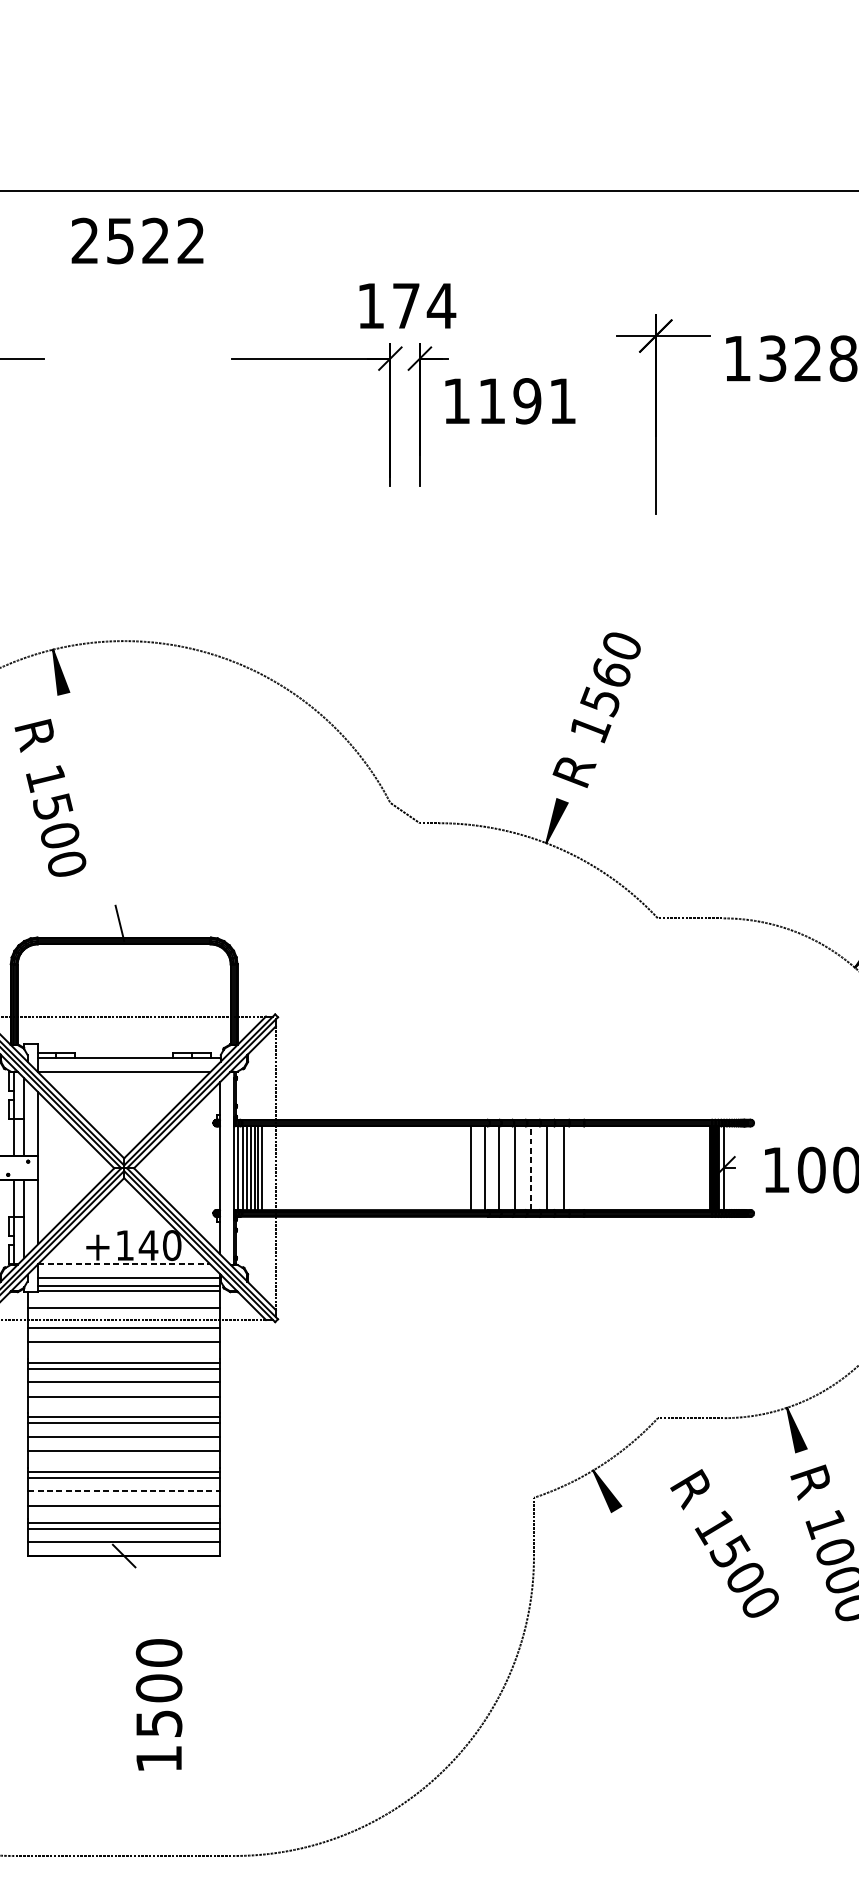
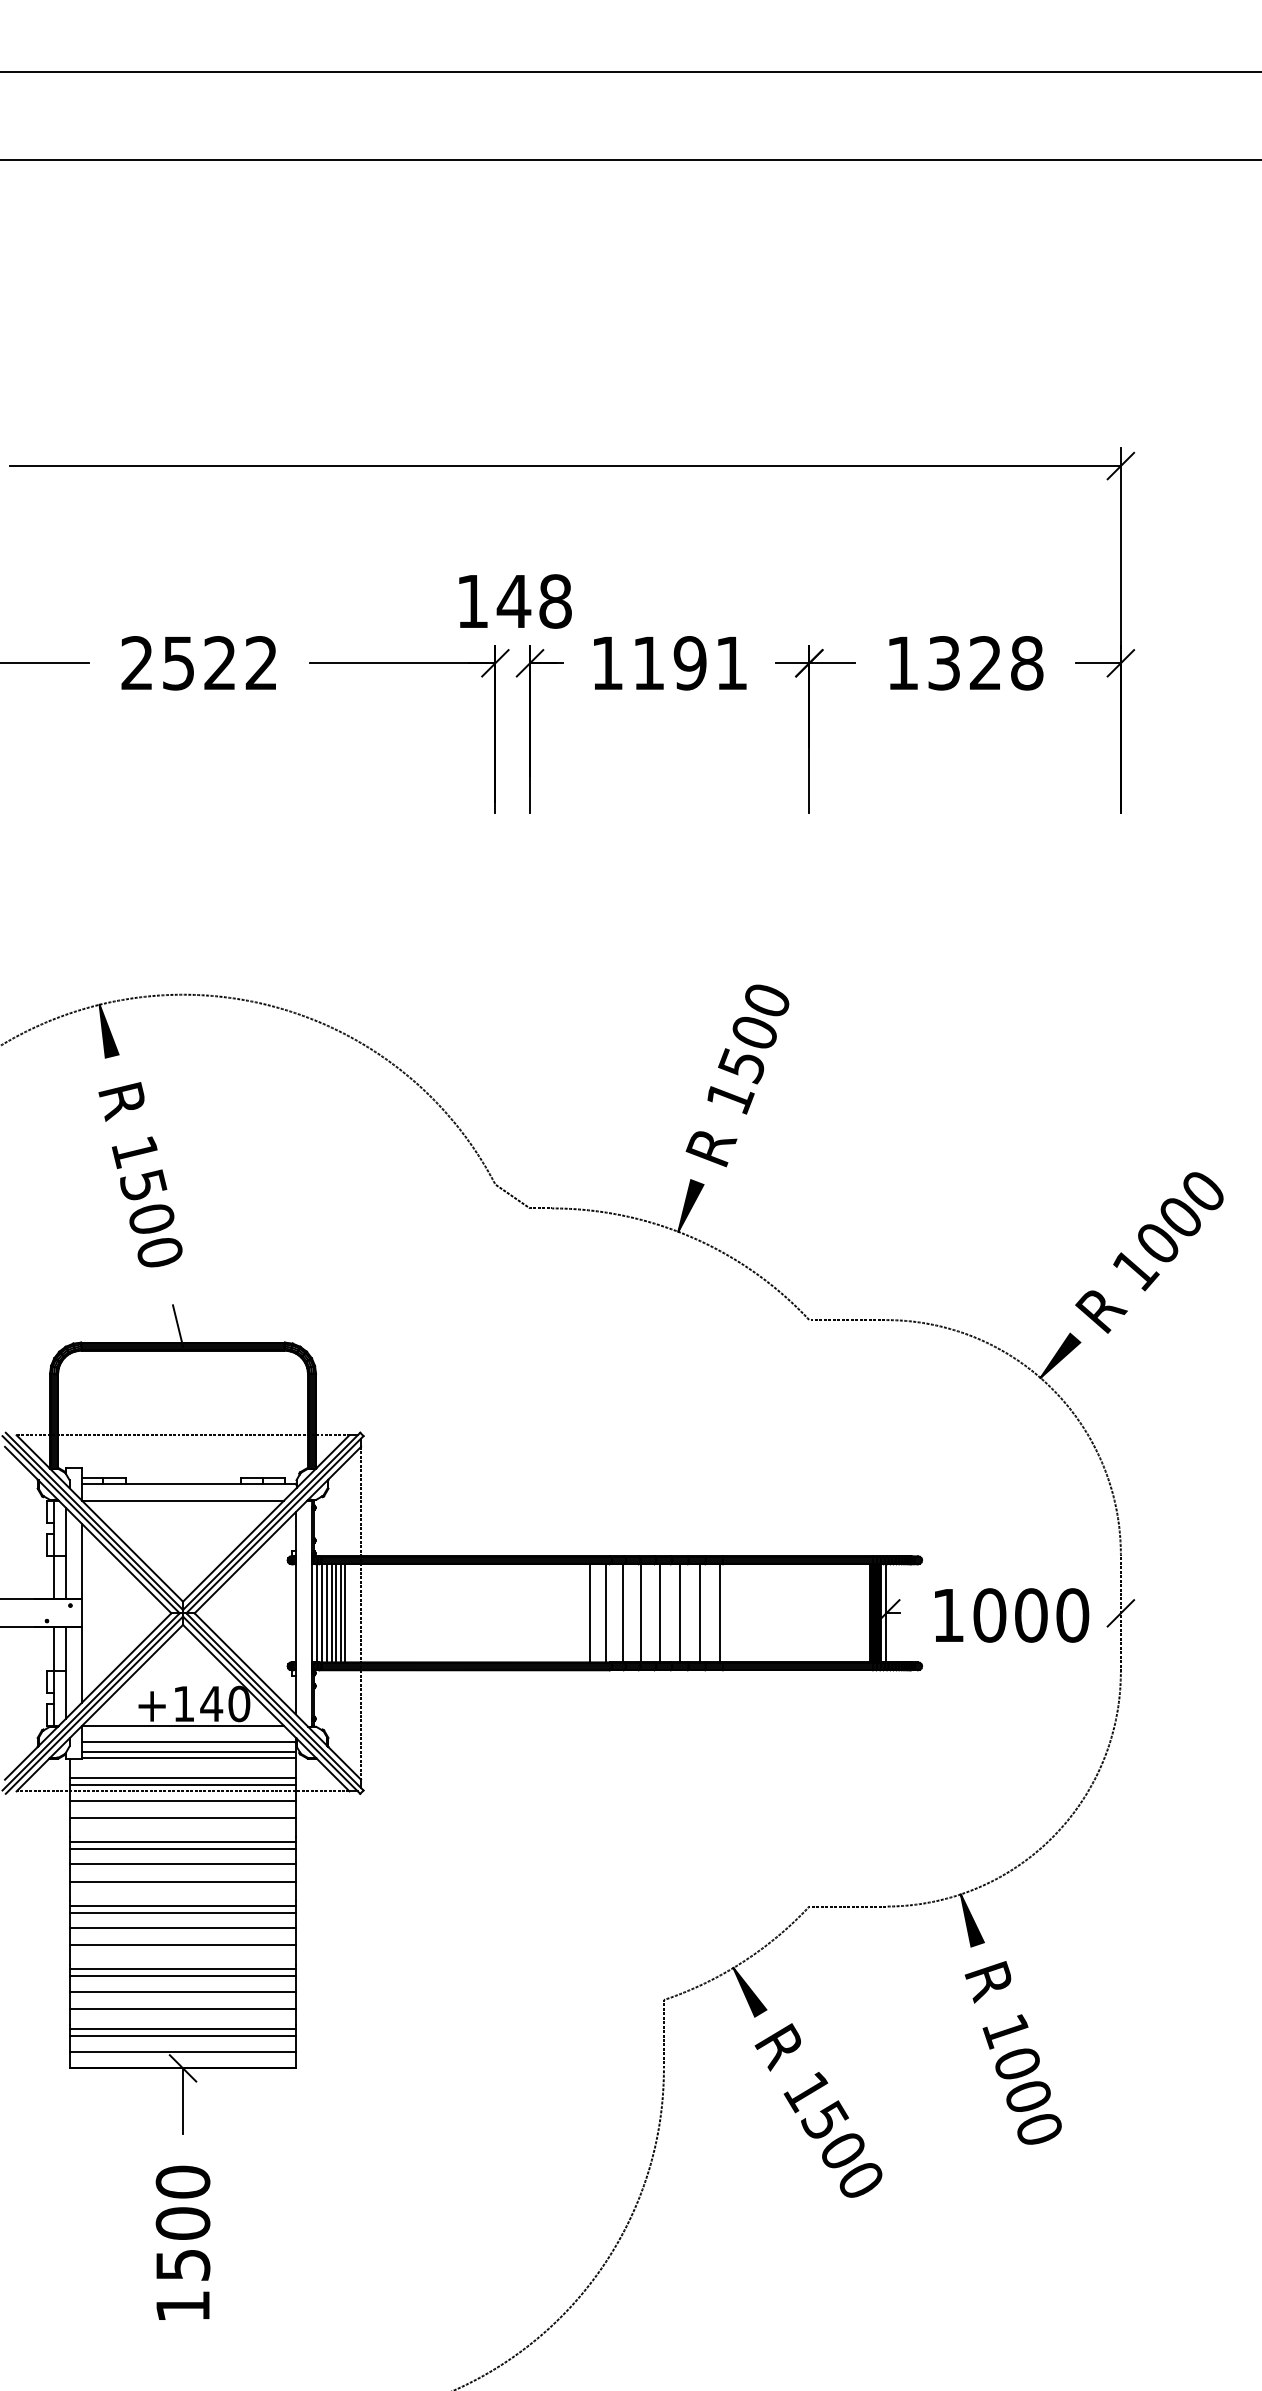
text: (137, 241) -> (198, 663), moved
text: (423, 306) -> (534, 601), 174 -> 148
text: (510, 401) -> (670, 663), moved
part: (663, 415) -> (815, 729), size x0.71
text: (611, 672) -> (754, 1031), 1560 -> 1500
text: (50, 797) -> (140, 1174), moved
line: (531, 1167) -> (660, 1612), dashed -> solid
line: (582, 1168) -> (720, 1613), added
line: (124, 1263) -> (183, 1725), dashed -> solid
line: (123, 1314) -> (182, 1784), added
line: (124, 1491) -> (183, 1992), dashed -> solid
text: (724, 1543) -> (818, 2110), moved
line: (124, 1583) -> (183, 2100), added
text: (158, 1704) -> (182, 2242), moved

